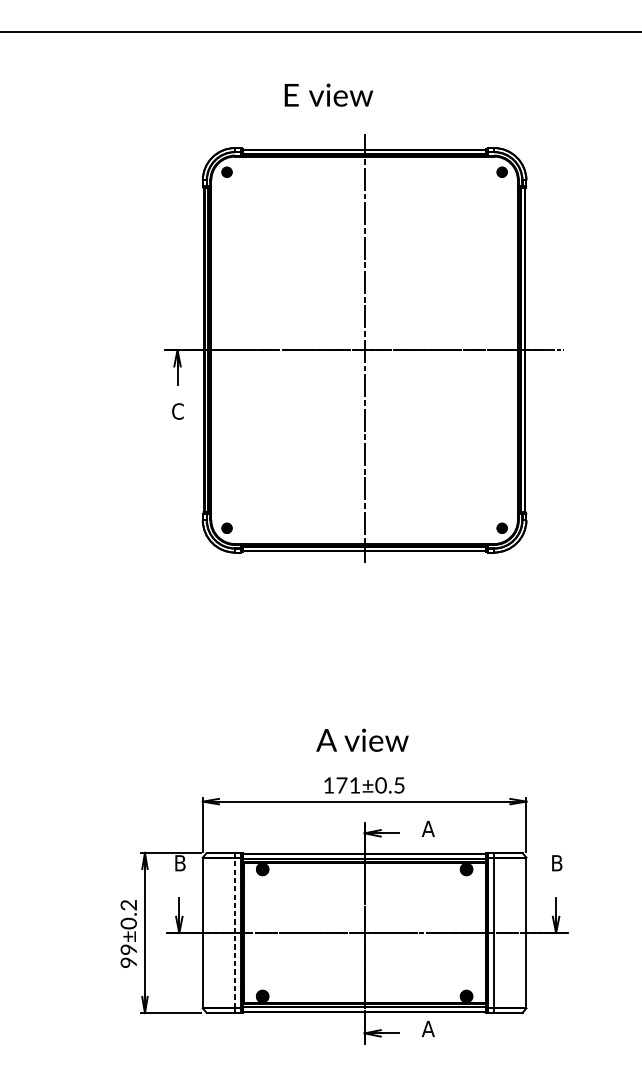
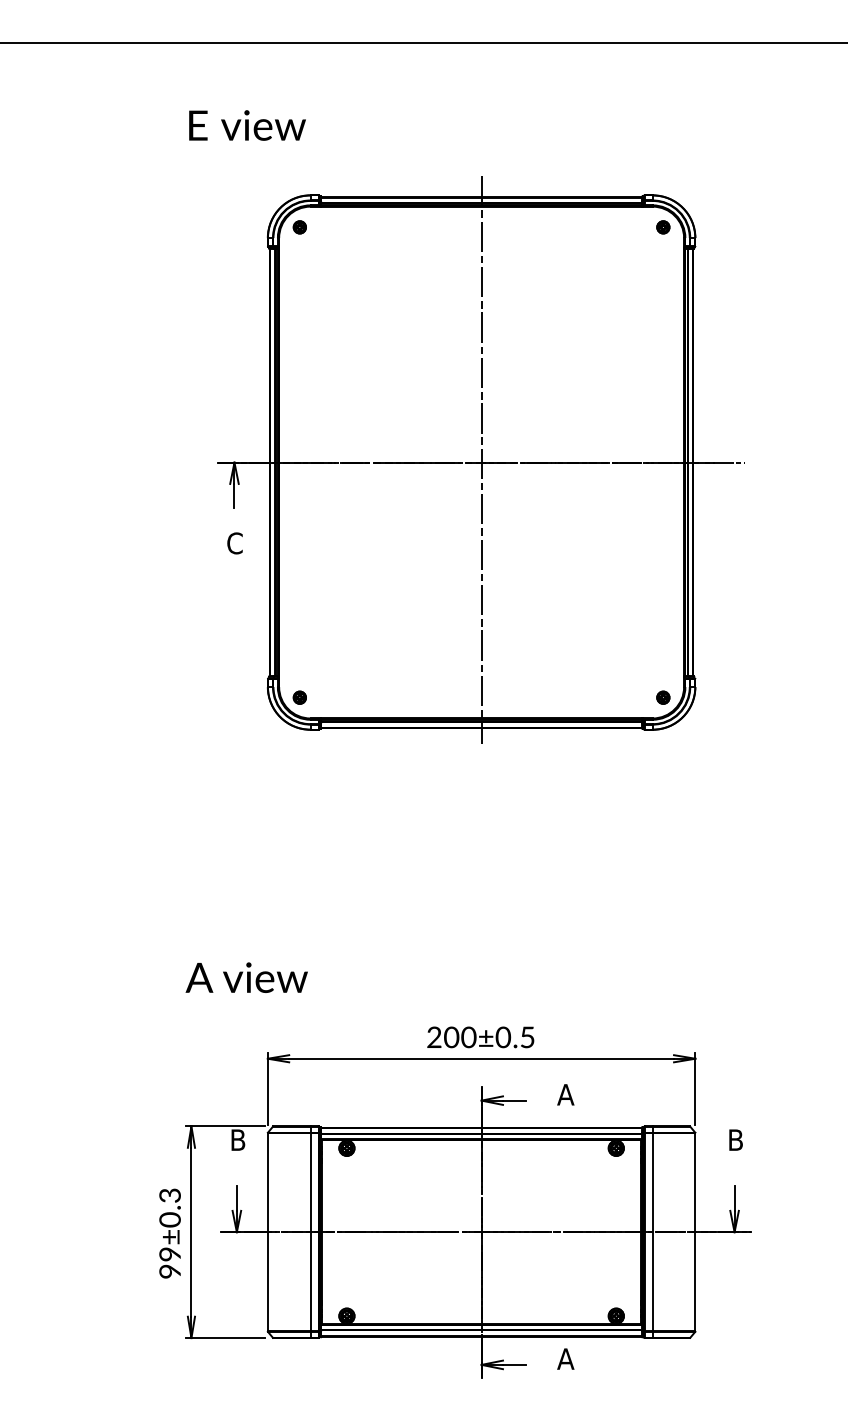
text: (328, 95) -> (247, 125), moved
text: (362, 740) -> (246, 977), moved
text: (341, 785) -> (451, 1037), 171±0.5 -> 200±0.5
text: (129, 905) -> (171, 1195), 99±0.2 -> 99±0.3
line: (235, 932) -> (310, 1231), dashed -> solid

